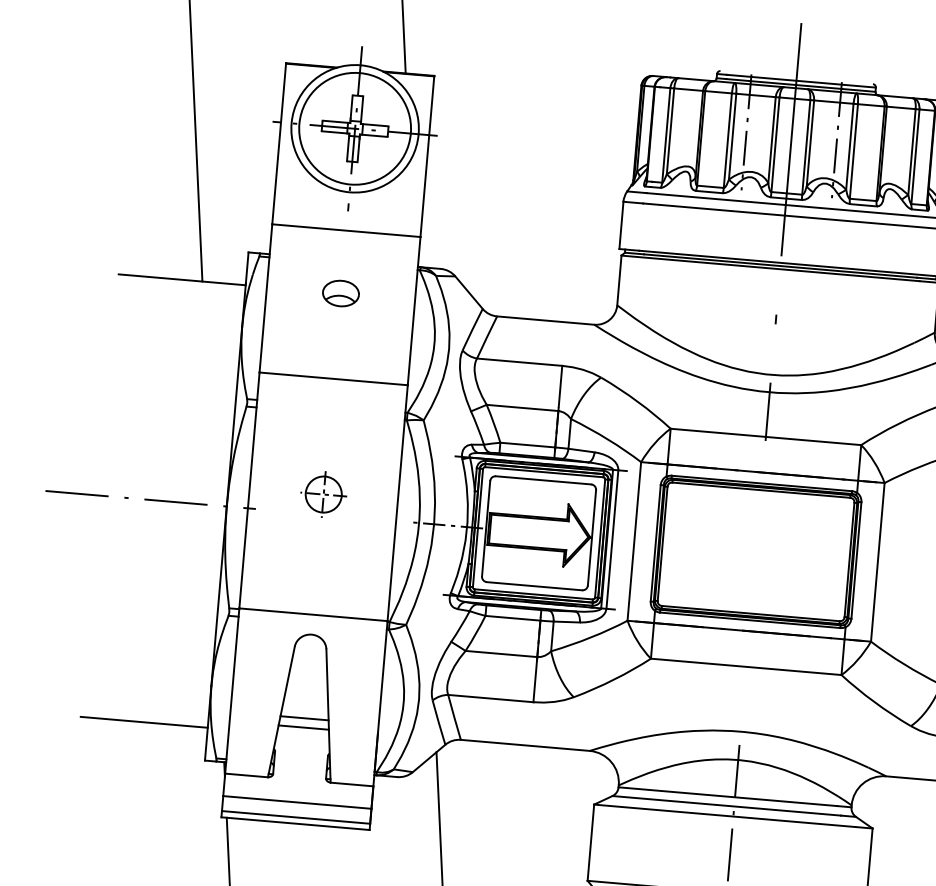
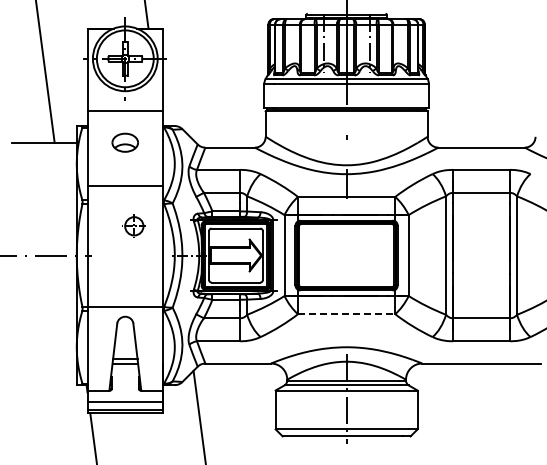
part: (341, 292) -> (125, 142), size x1.4
part: (322, 492) -> (133, 225), moved
line: (745, 667) -> (346, 314), solid -> dashed
line: (142, 722) -> (43, 368), removed

